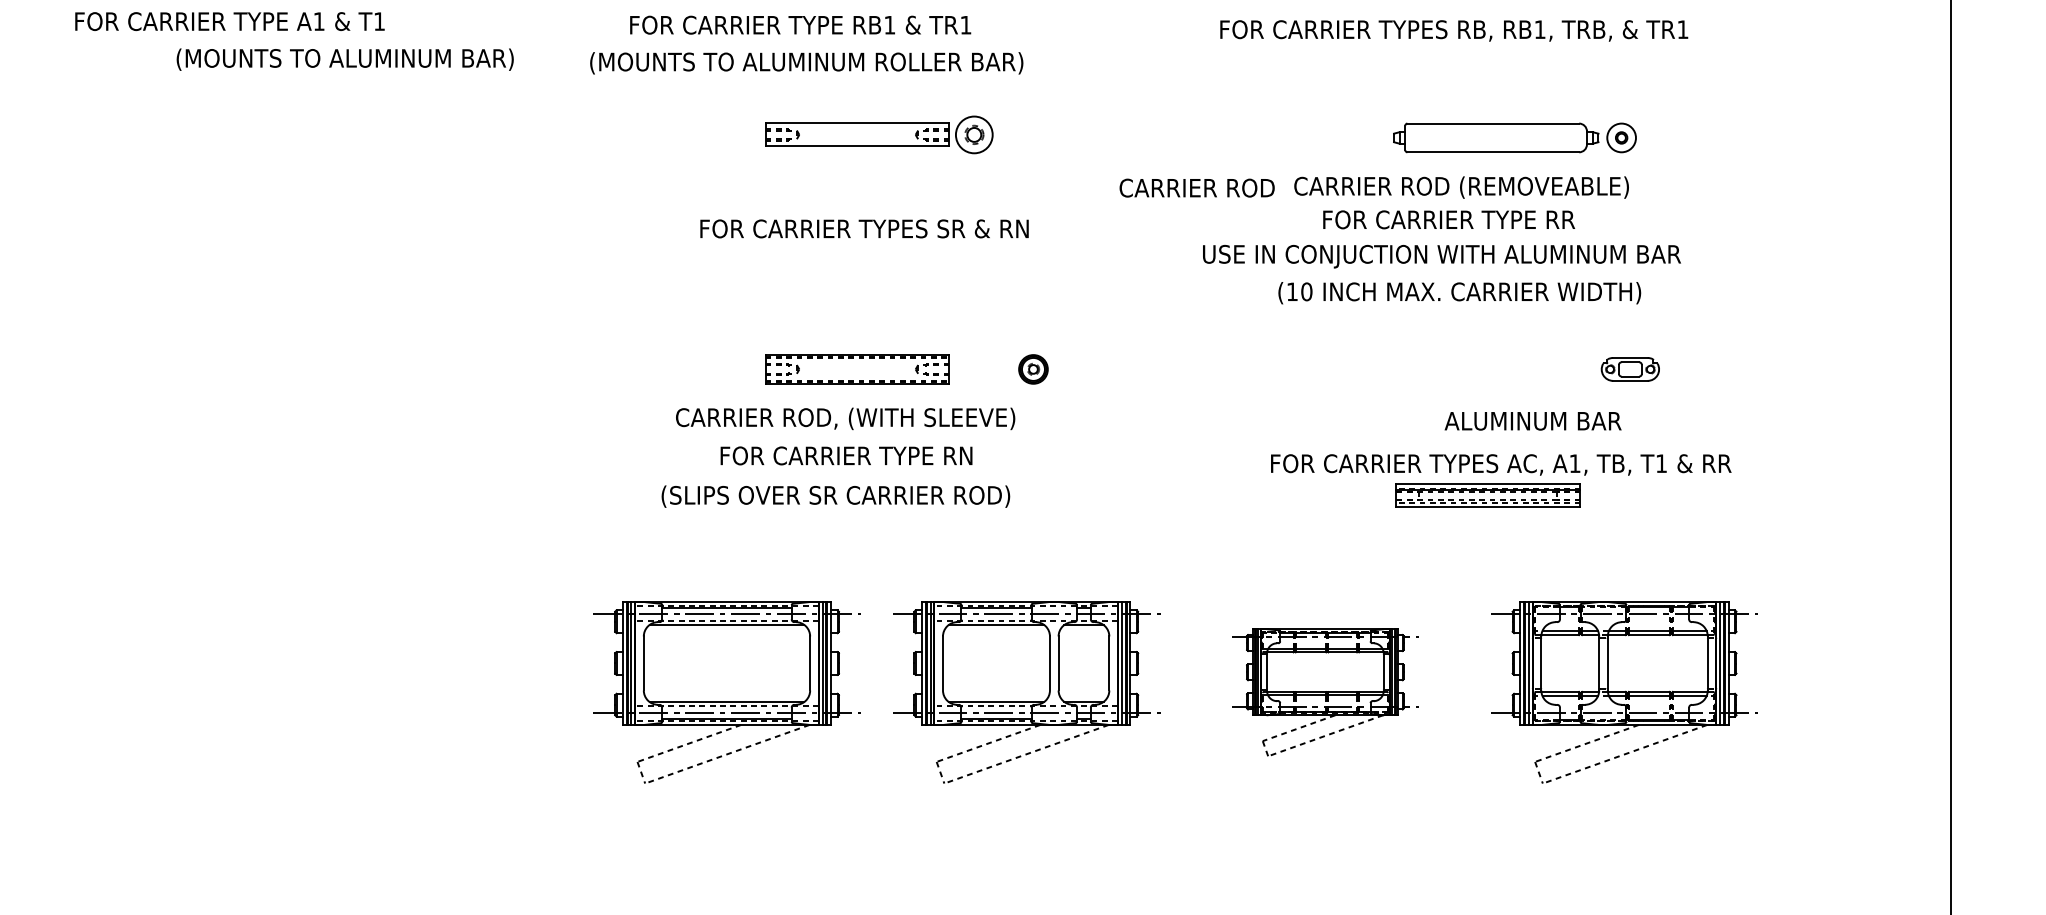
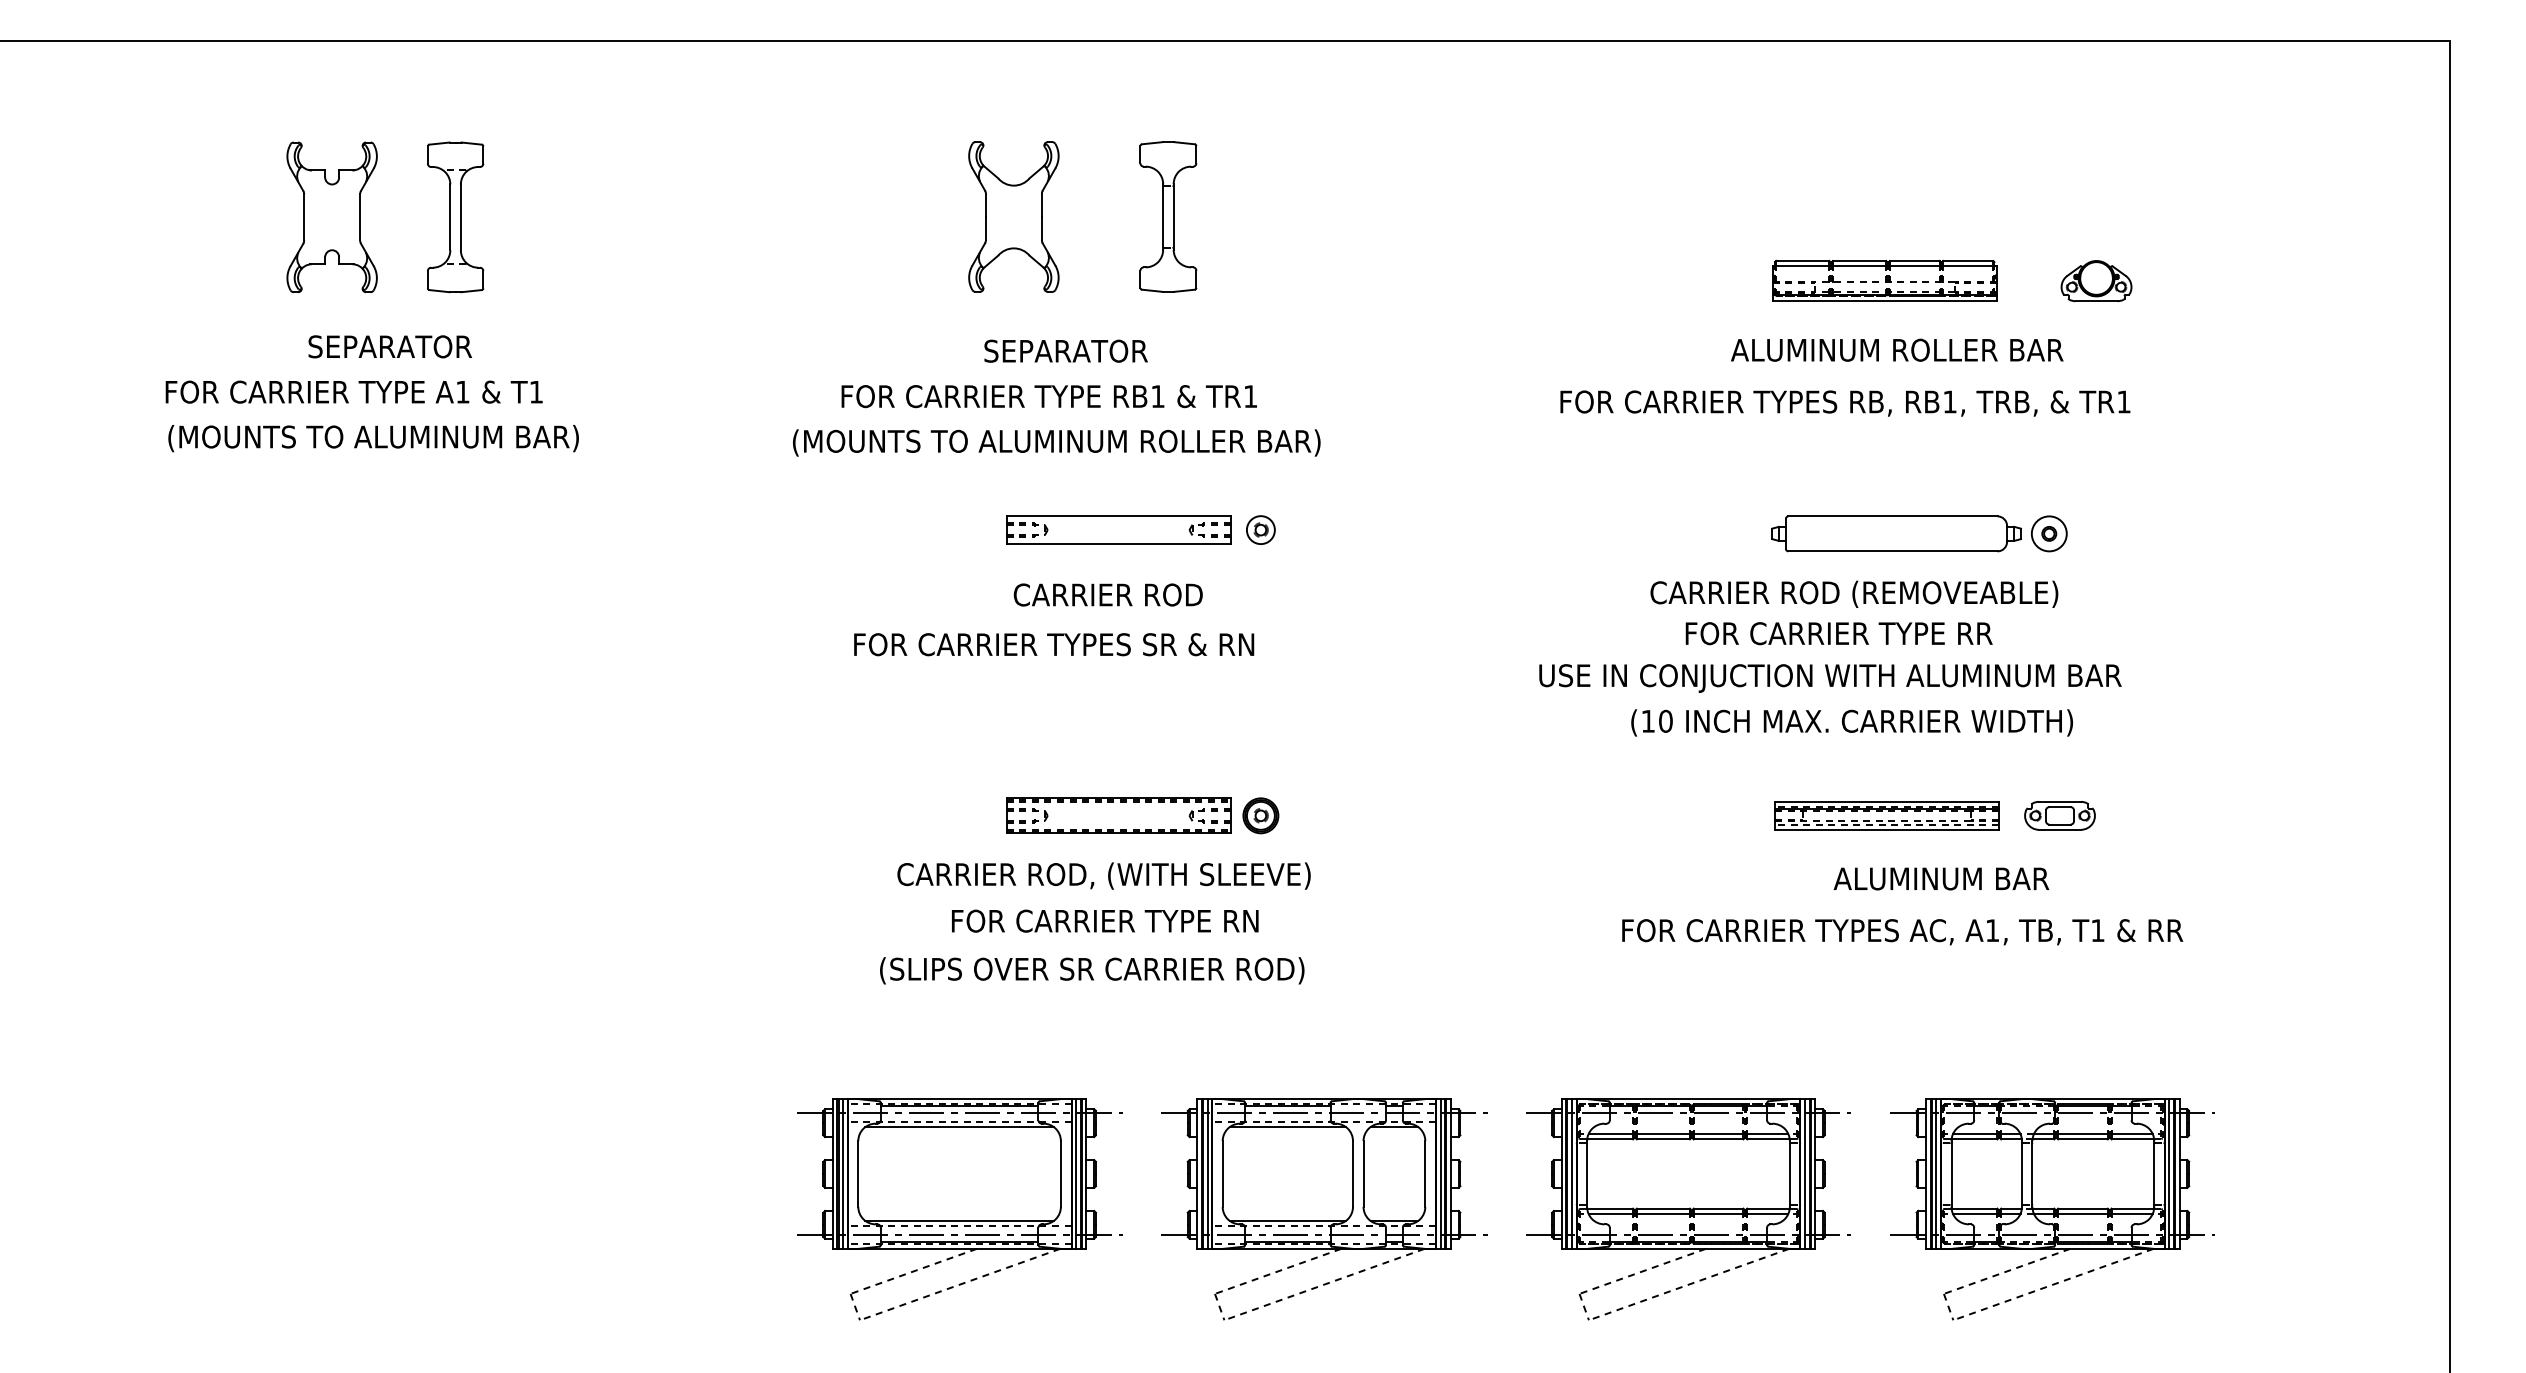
text: (345, 59) -> (373, 438), moved
part: (974, 134) -> (1260, 529), size x0.62
text: (1196, 187) -> (1107, 594), moved
text: (864, 228) -> (1054, 644), moved
part: (1033, 369) -> (1260, 815), moved
part: (1487, 495) -> (1886, 815), moved
part: (1325, 692) -> (1688, 1209), size x1.43

